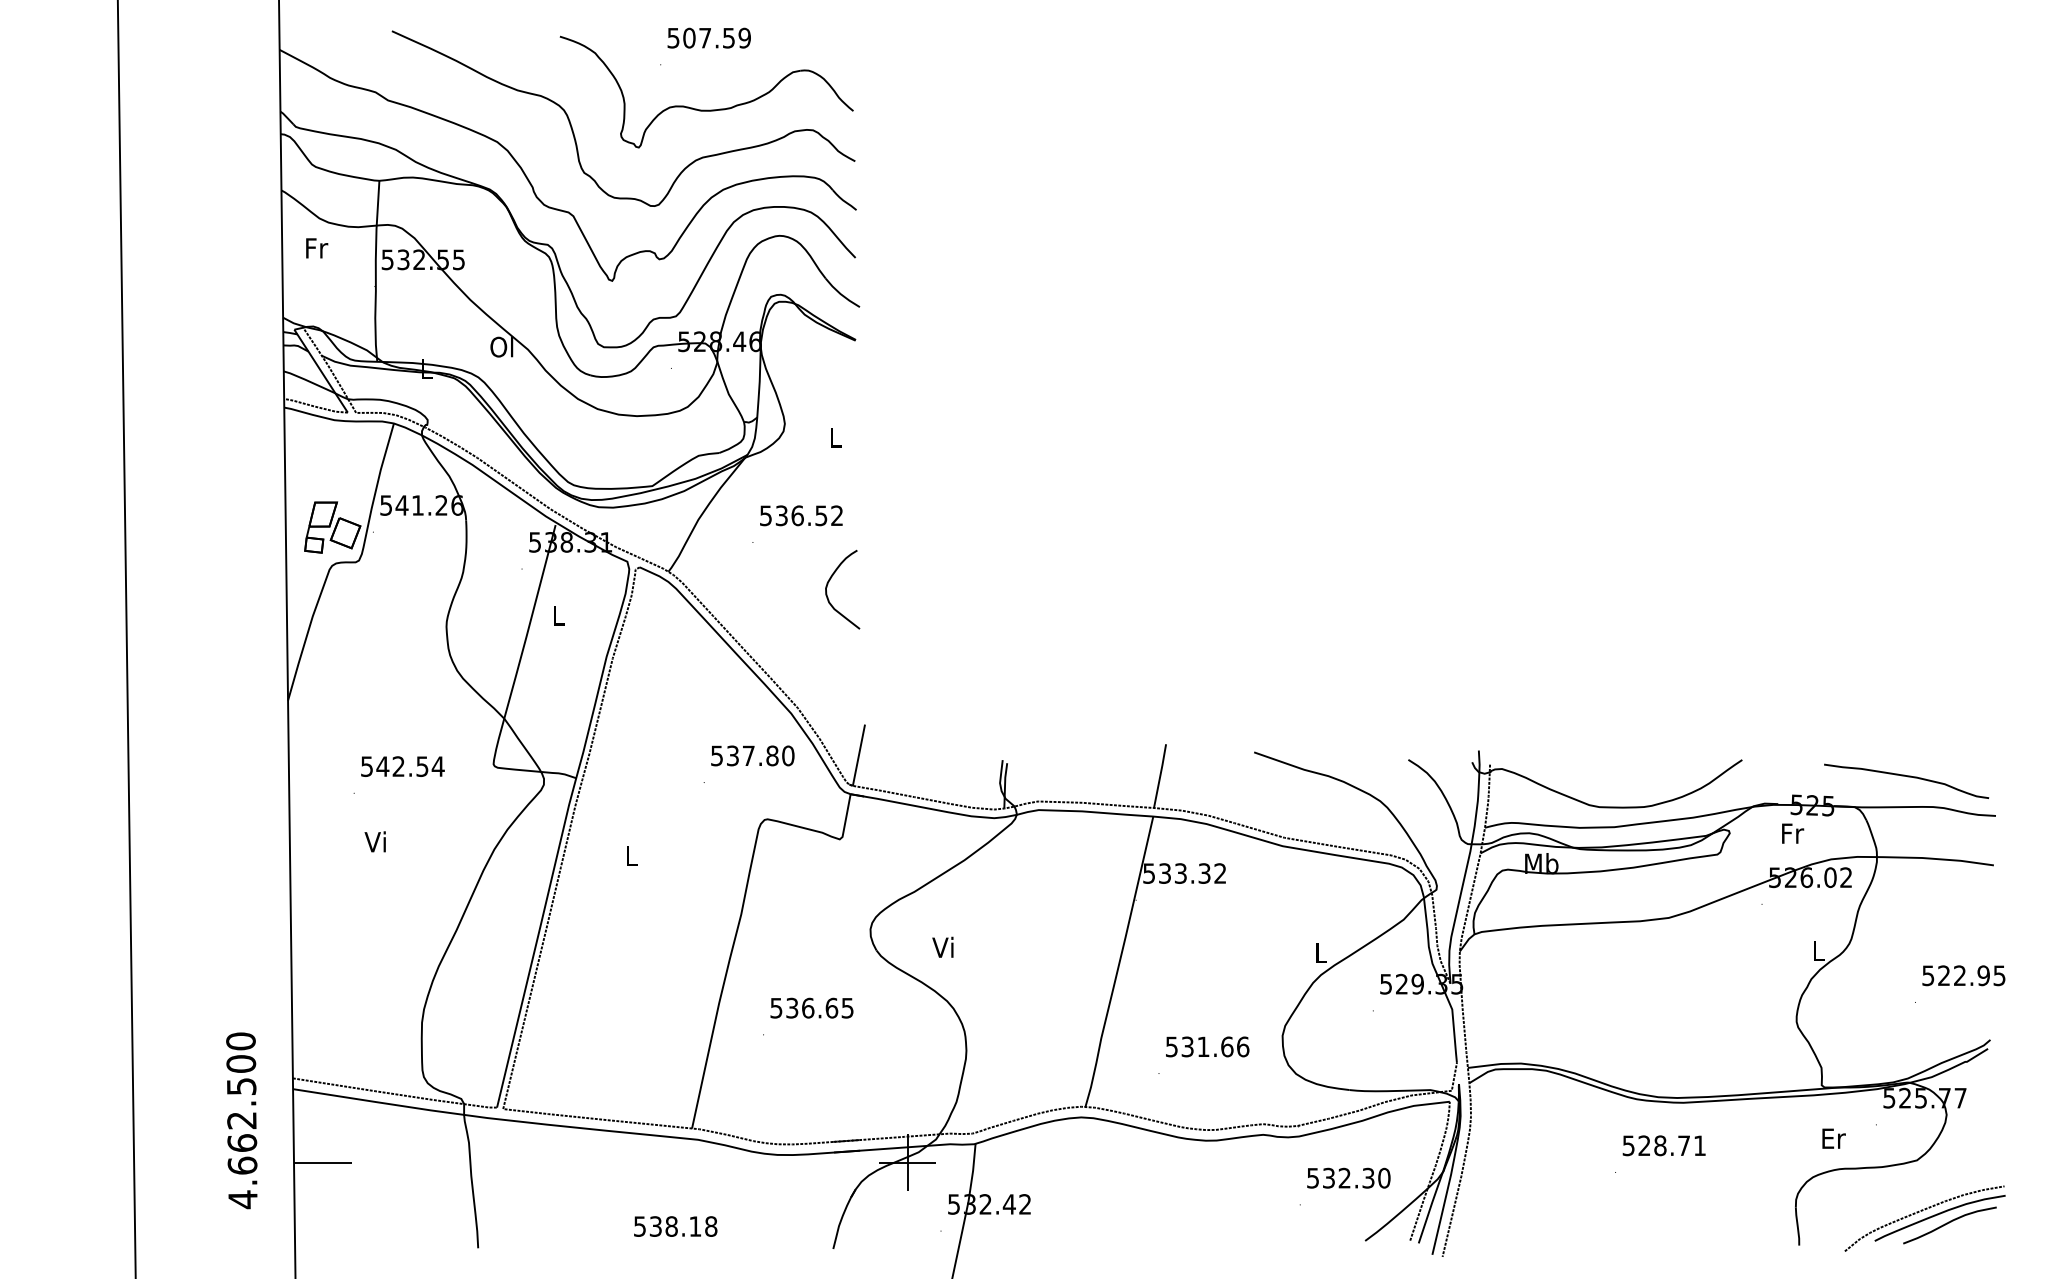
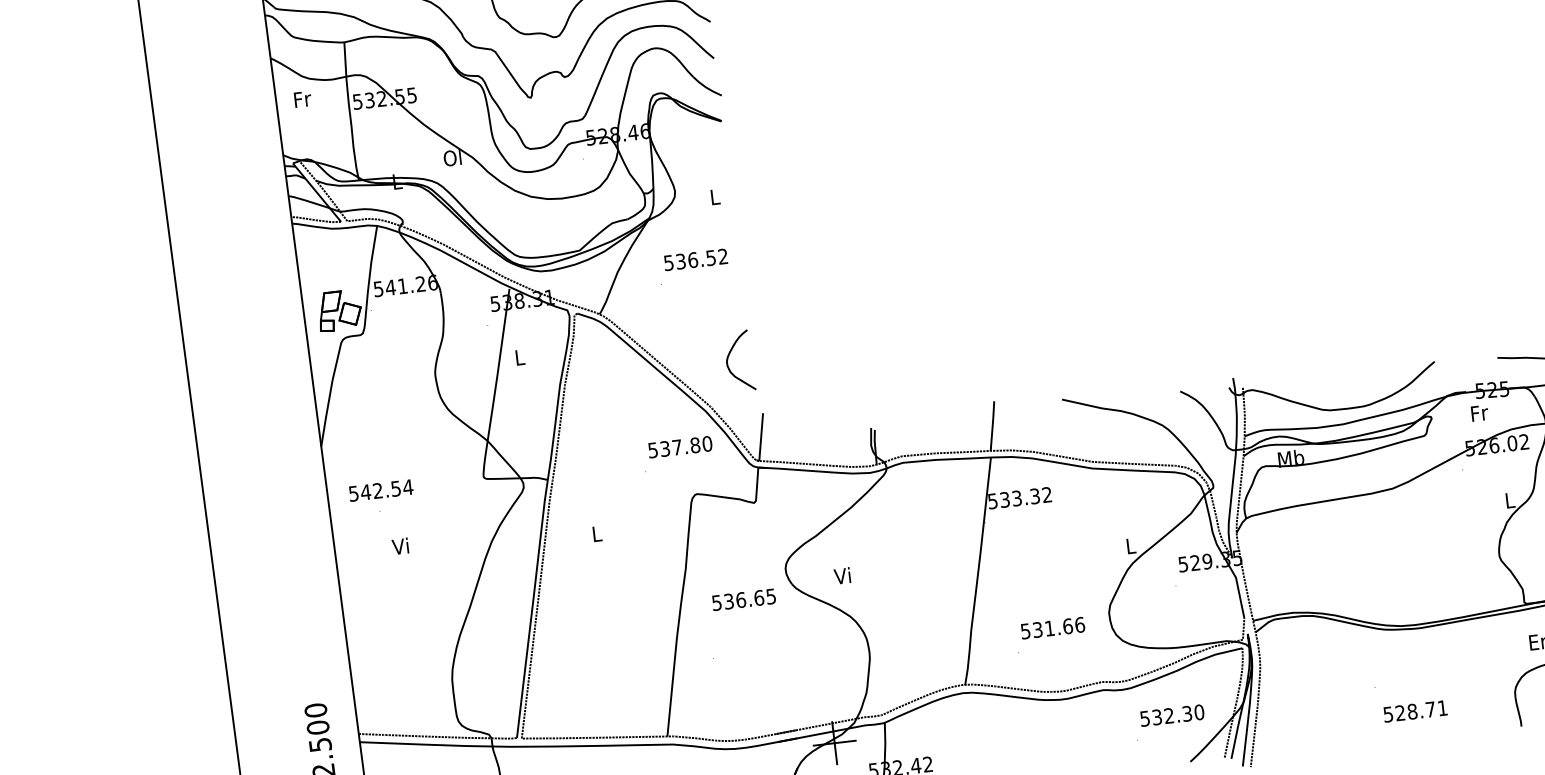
curve: (829, 582) -> (729, 356), moved
text: (402, 766) -> (380, 490), moved
text: (811, 1007) -> (743, 599), moved
text: (1663, 1145) -> (1414, 711), moved

